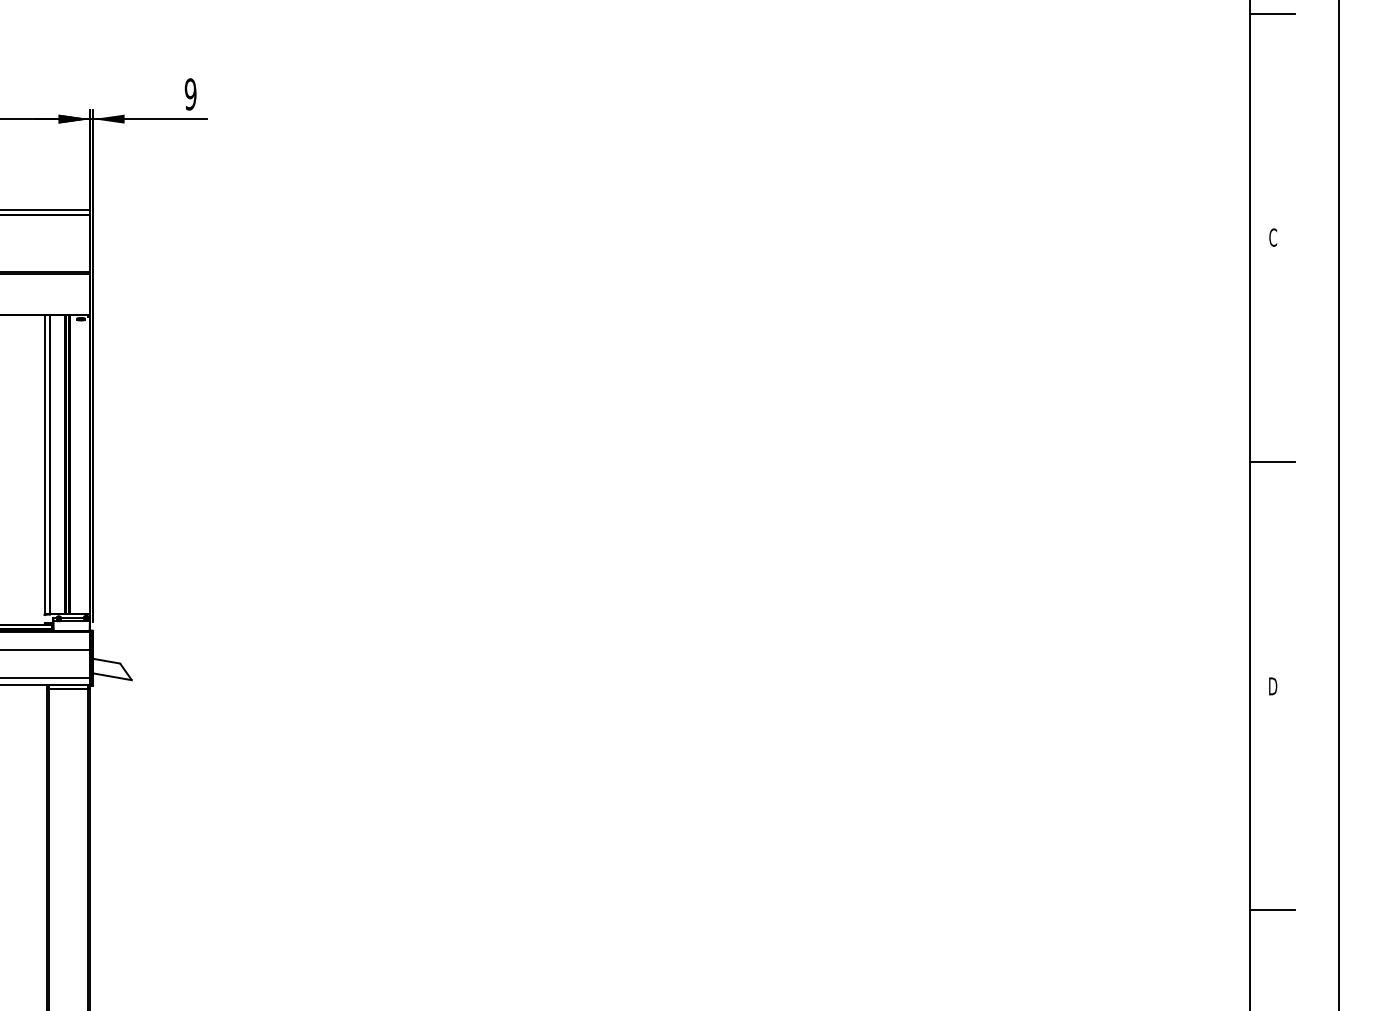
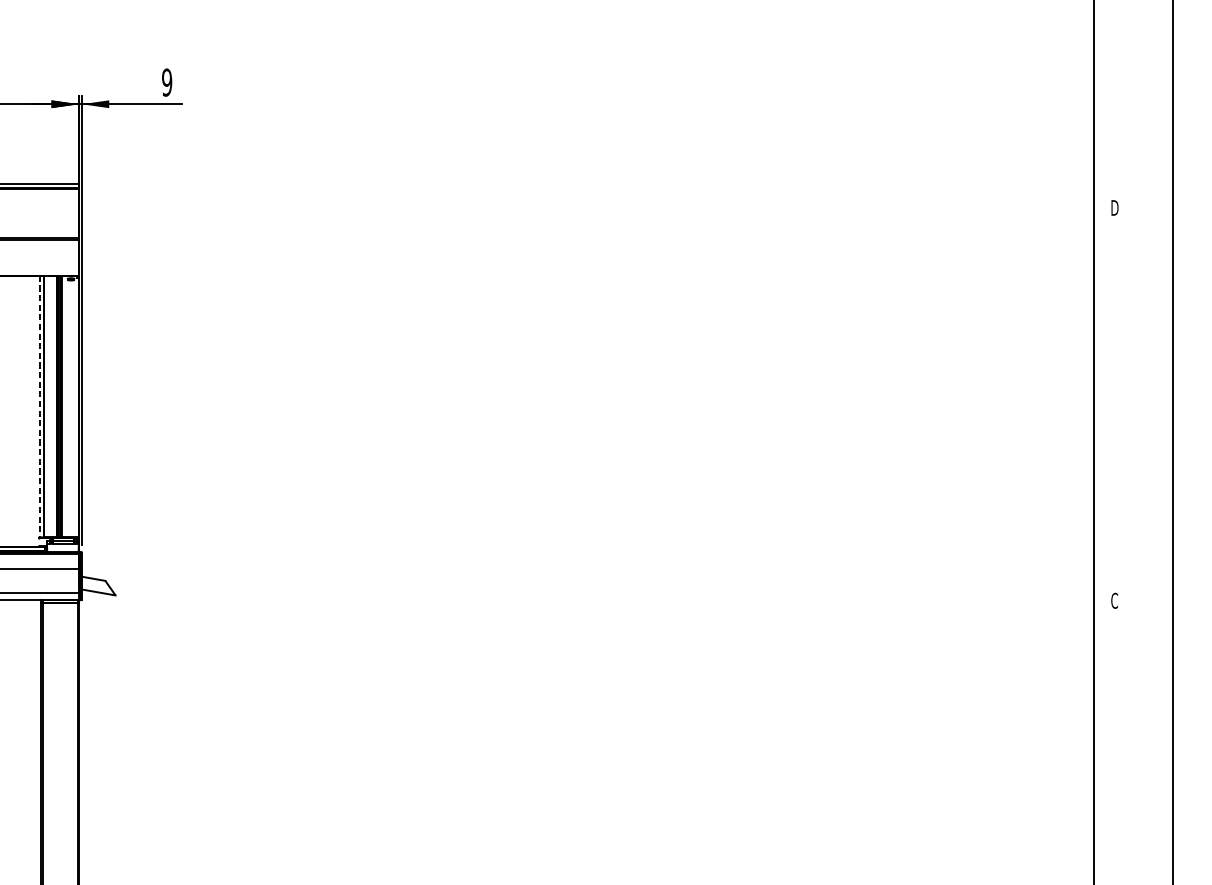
line: (1271, 13) -> (1113, 11), removed
text: (1273, 237) -> (1115, 207), C -> D
line: (1271, 461) -> (1113, 403), removed
line: (44, 464) -> (39, 406), solid -> dashed
text: (1273, 686) -> (1115, 600), D -> C
line: (1271, 910) -> (1113, 797), removed

